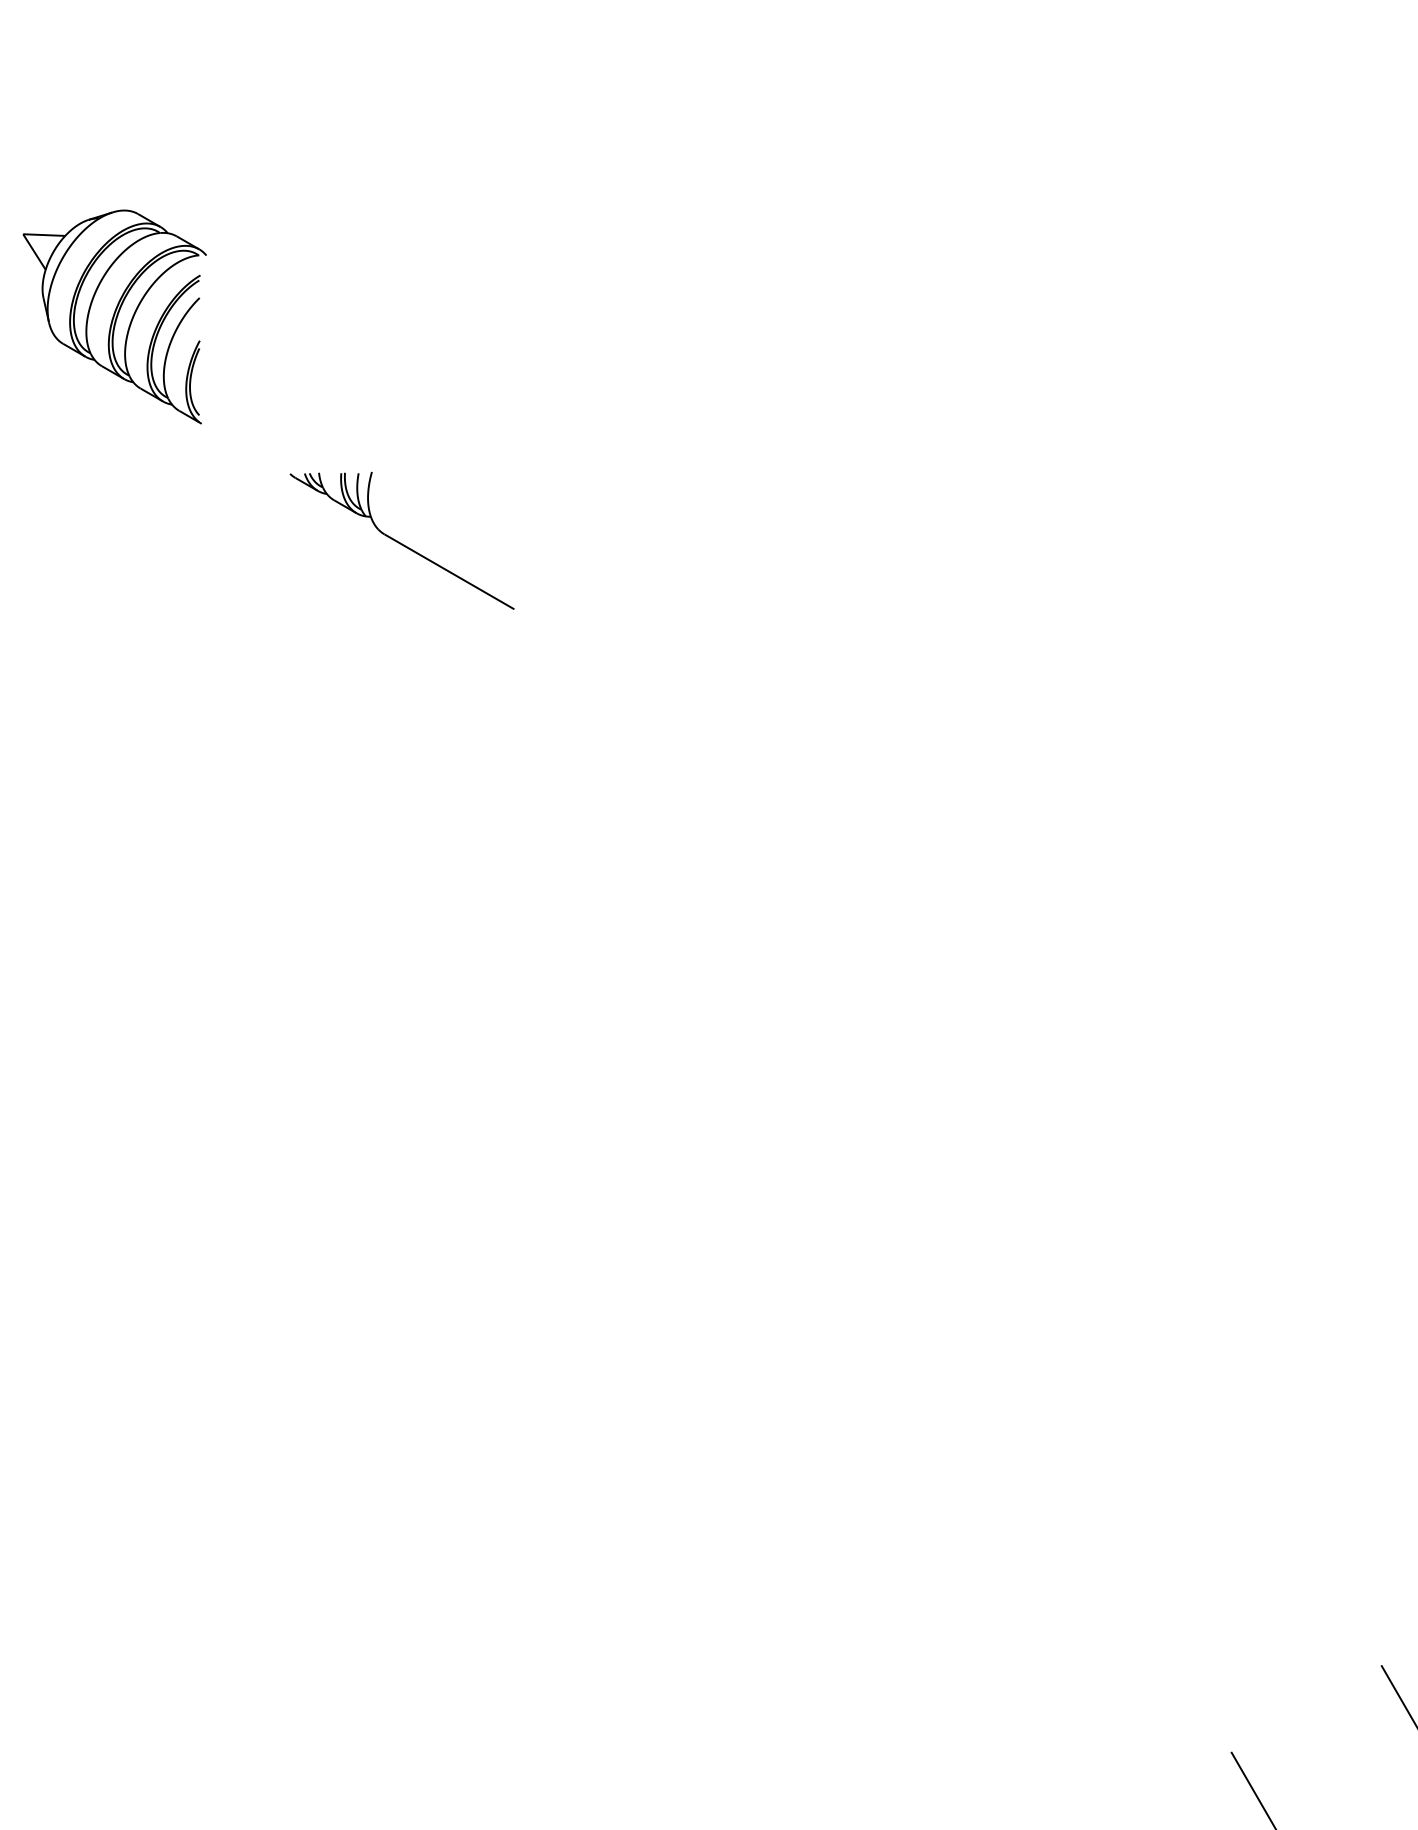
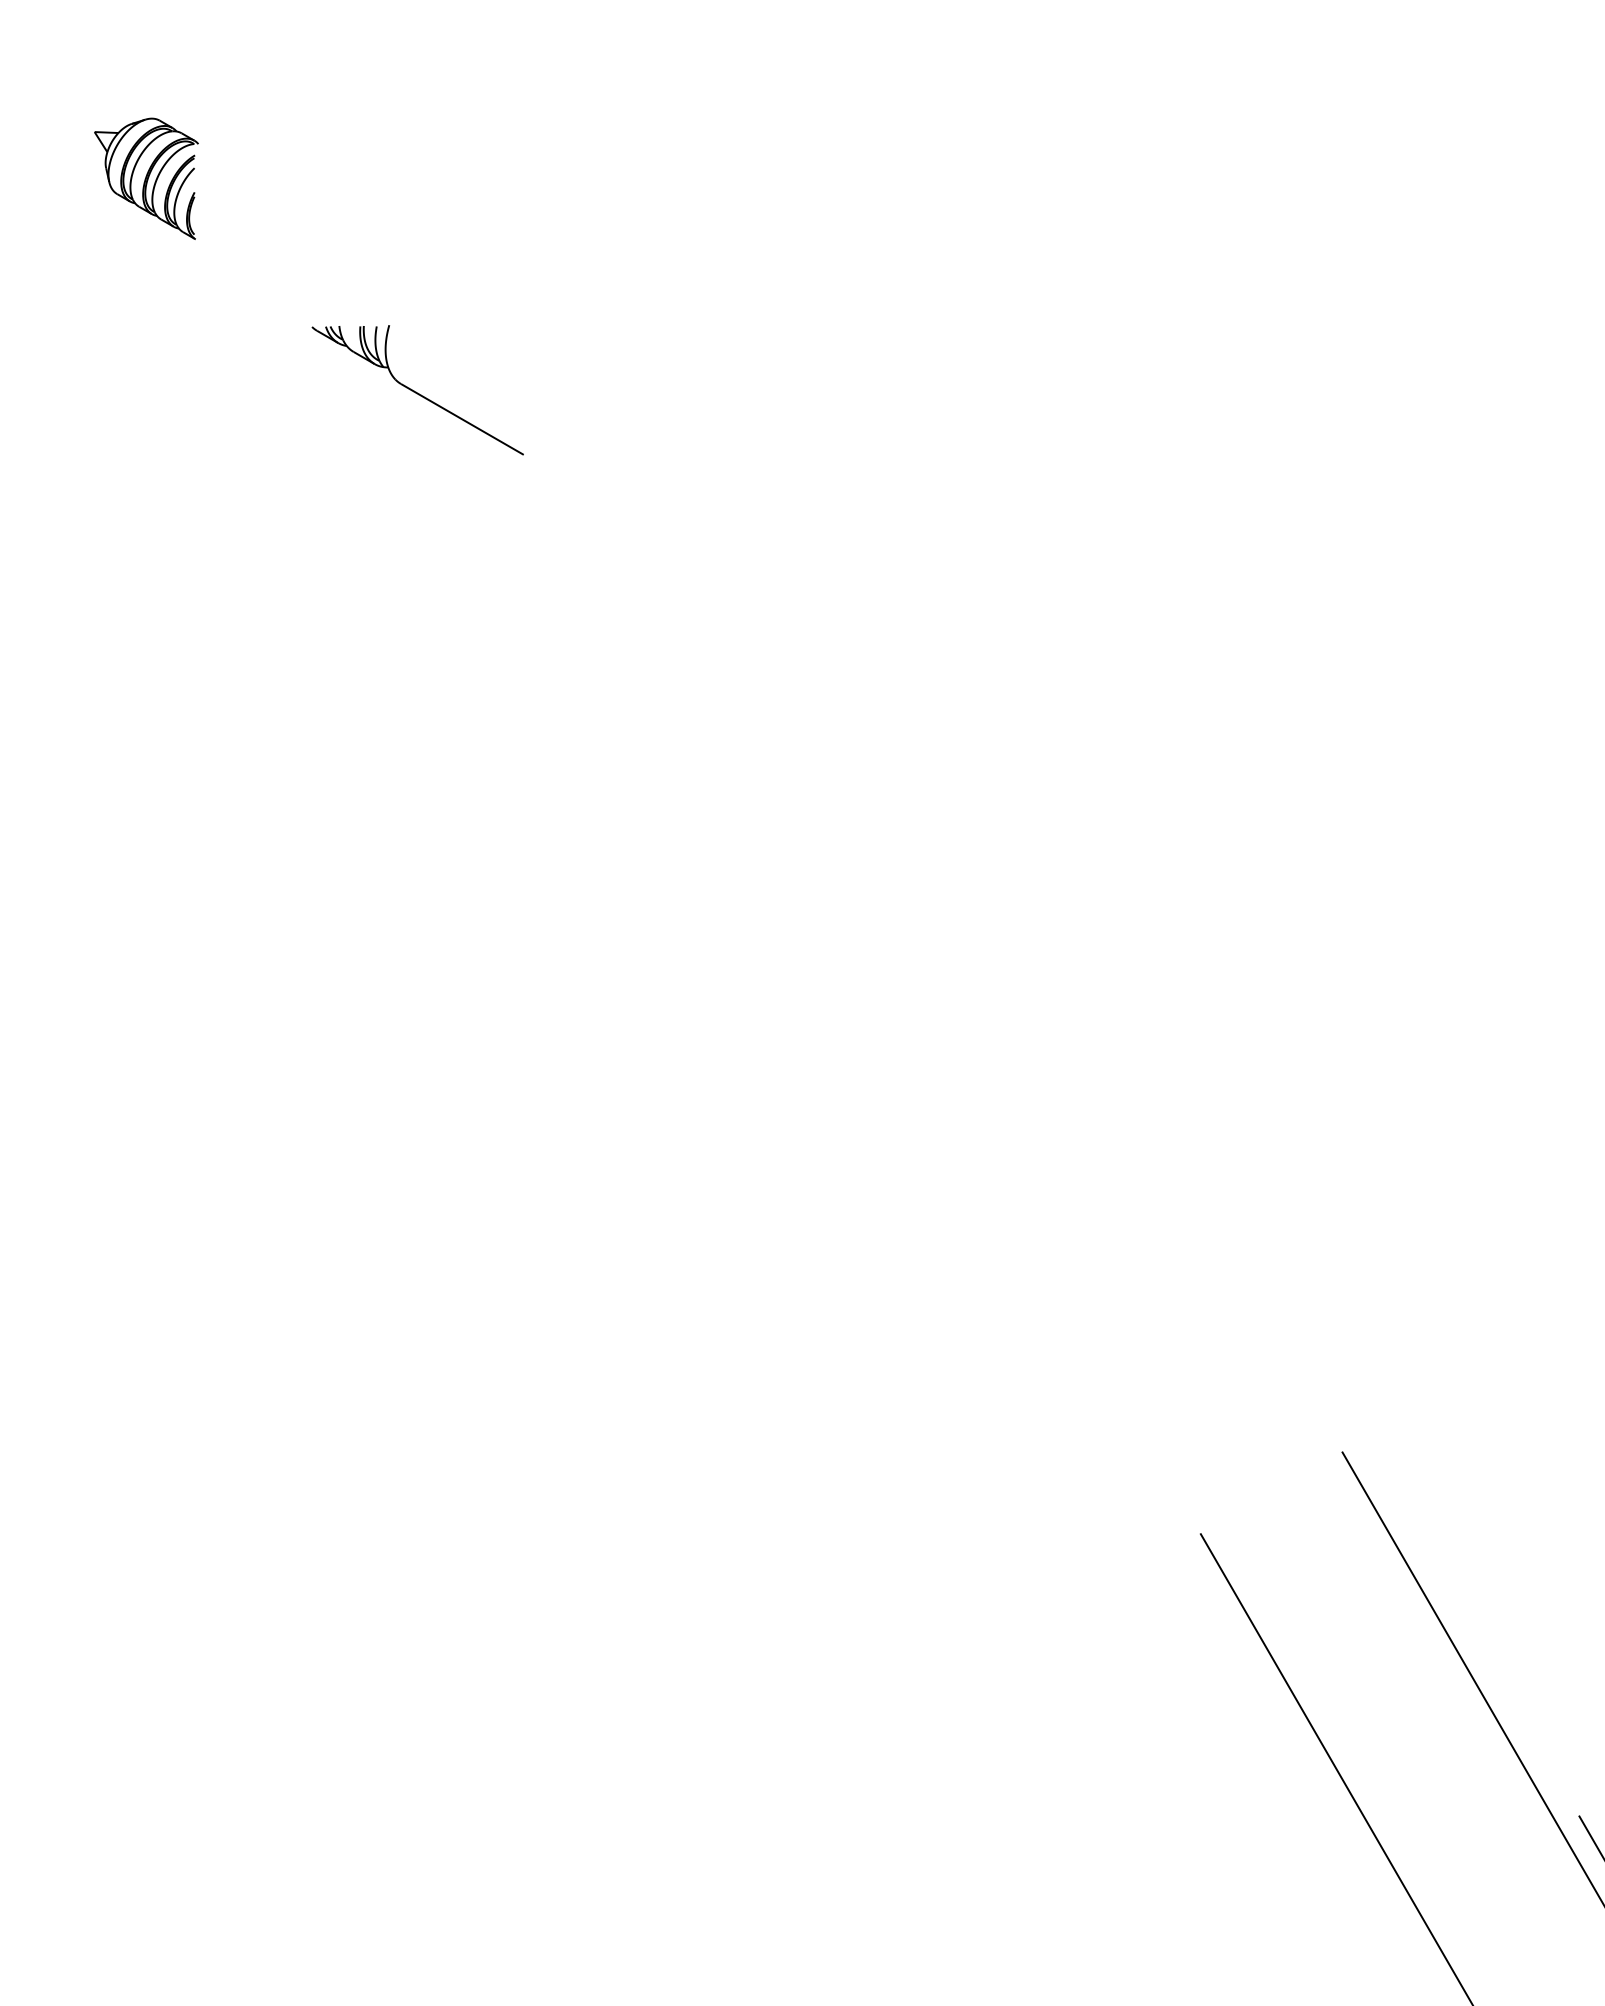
part: (114, 316) -> (146, 178), size x0.6

